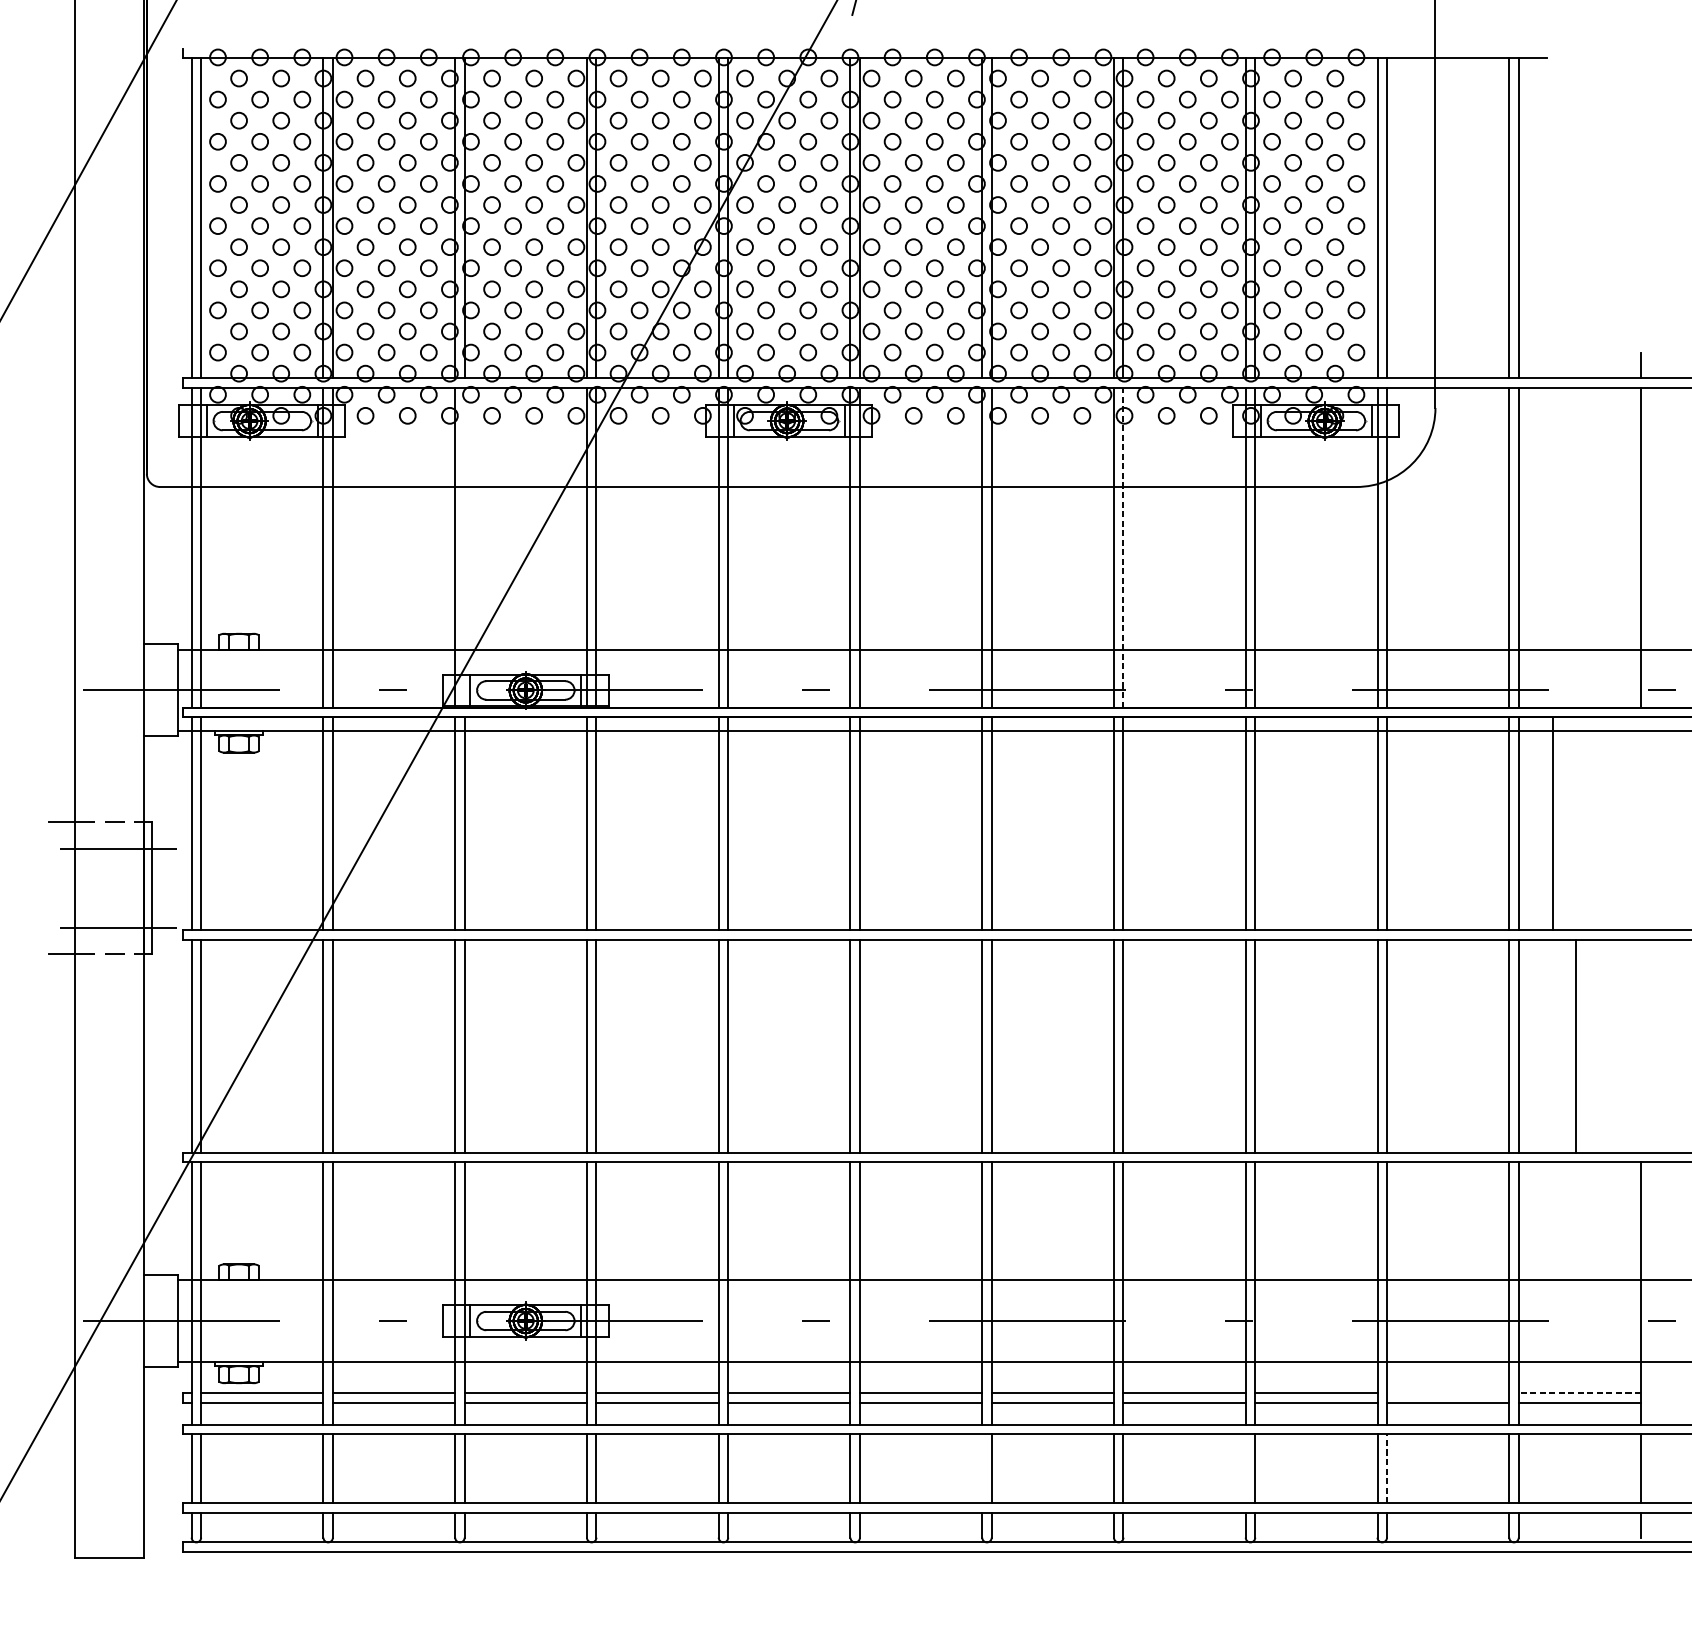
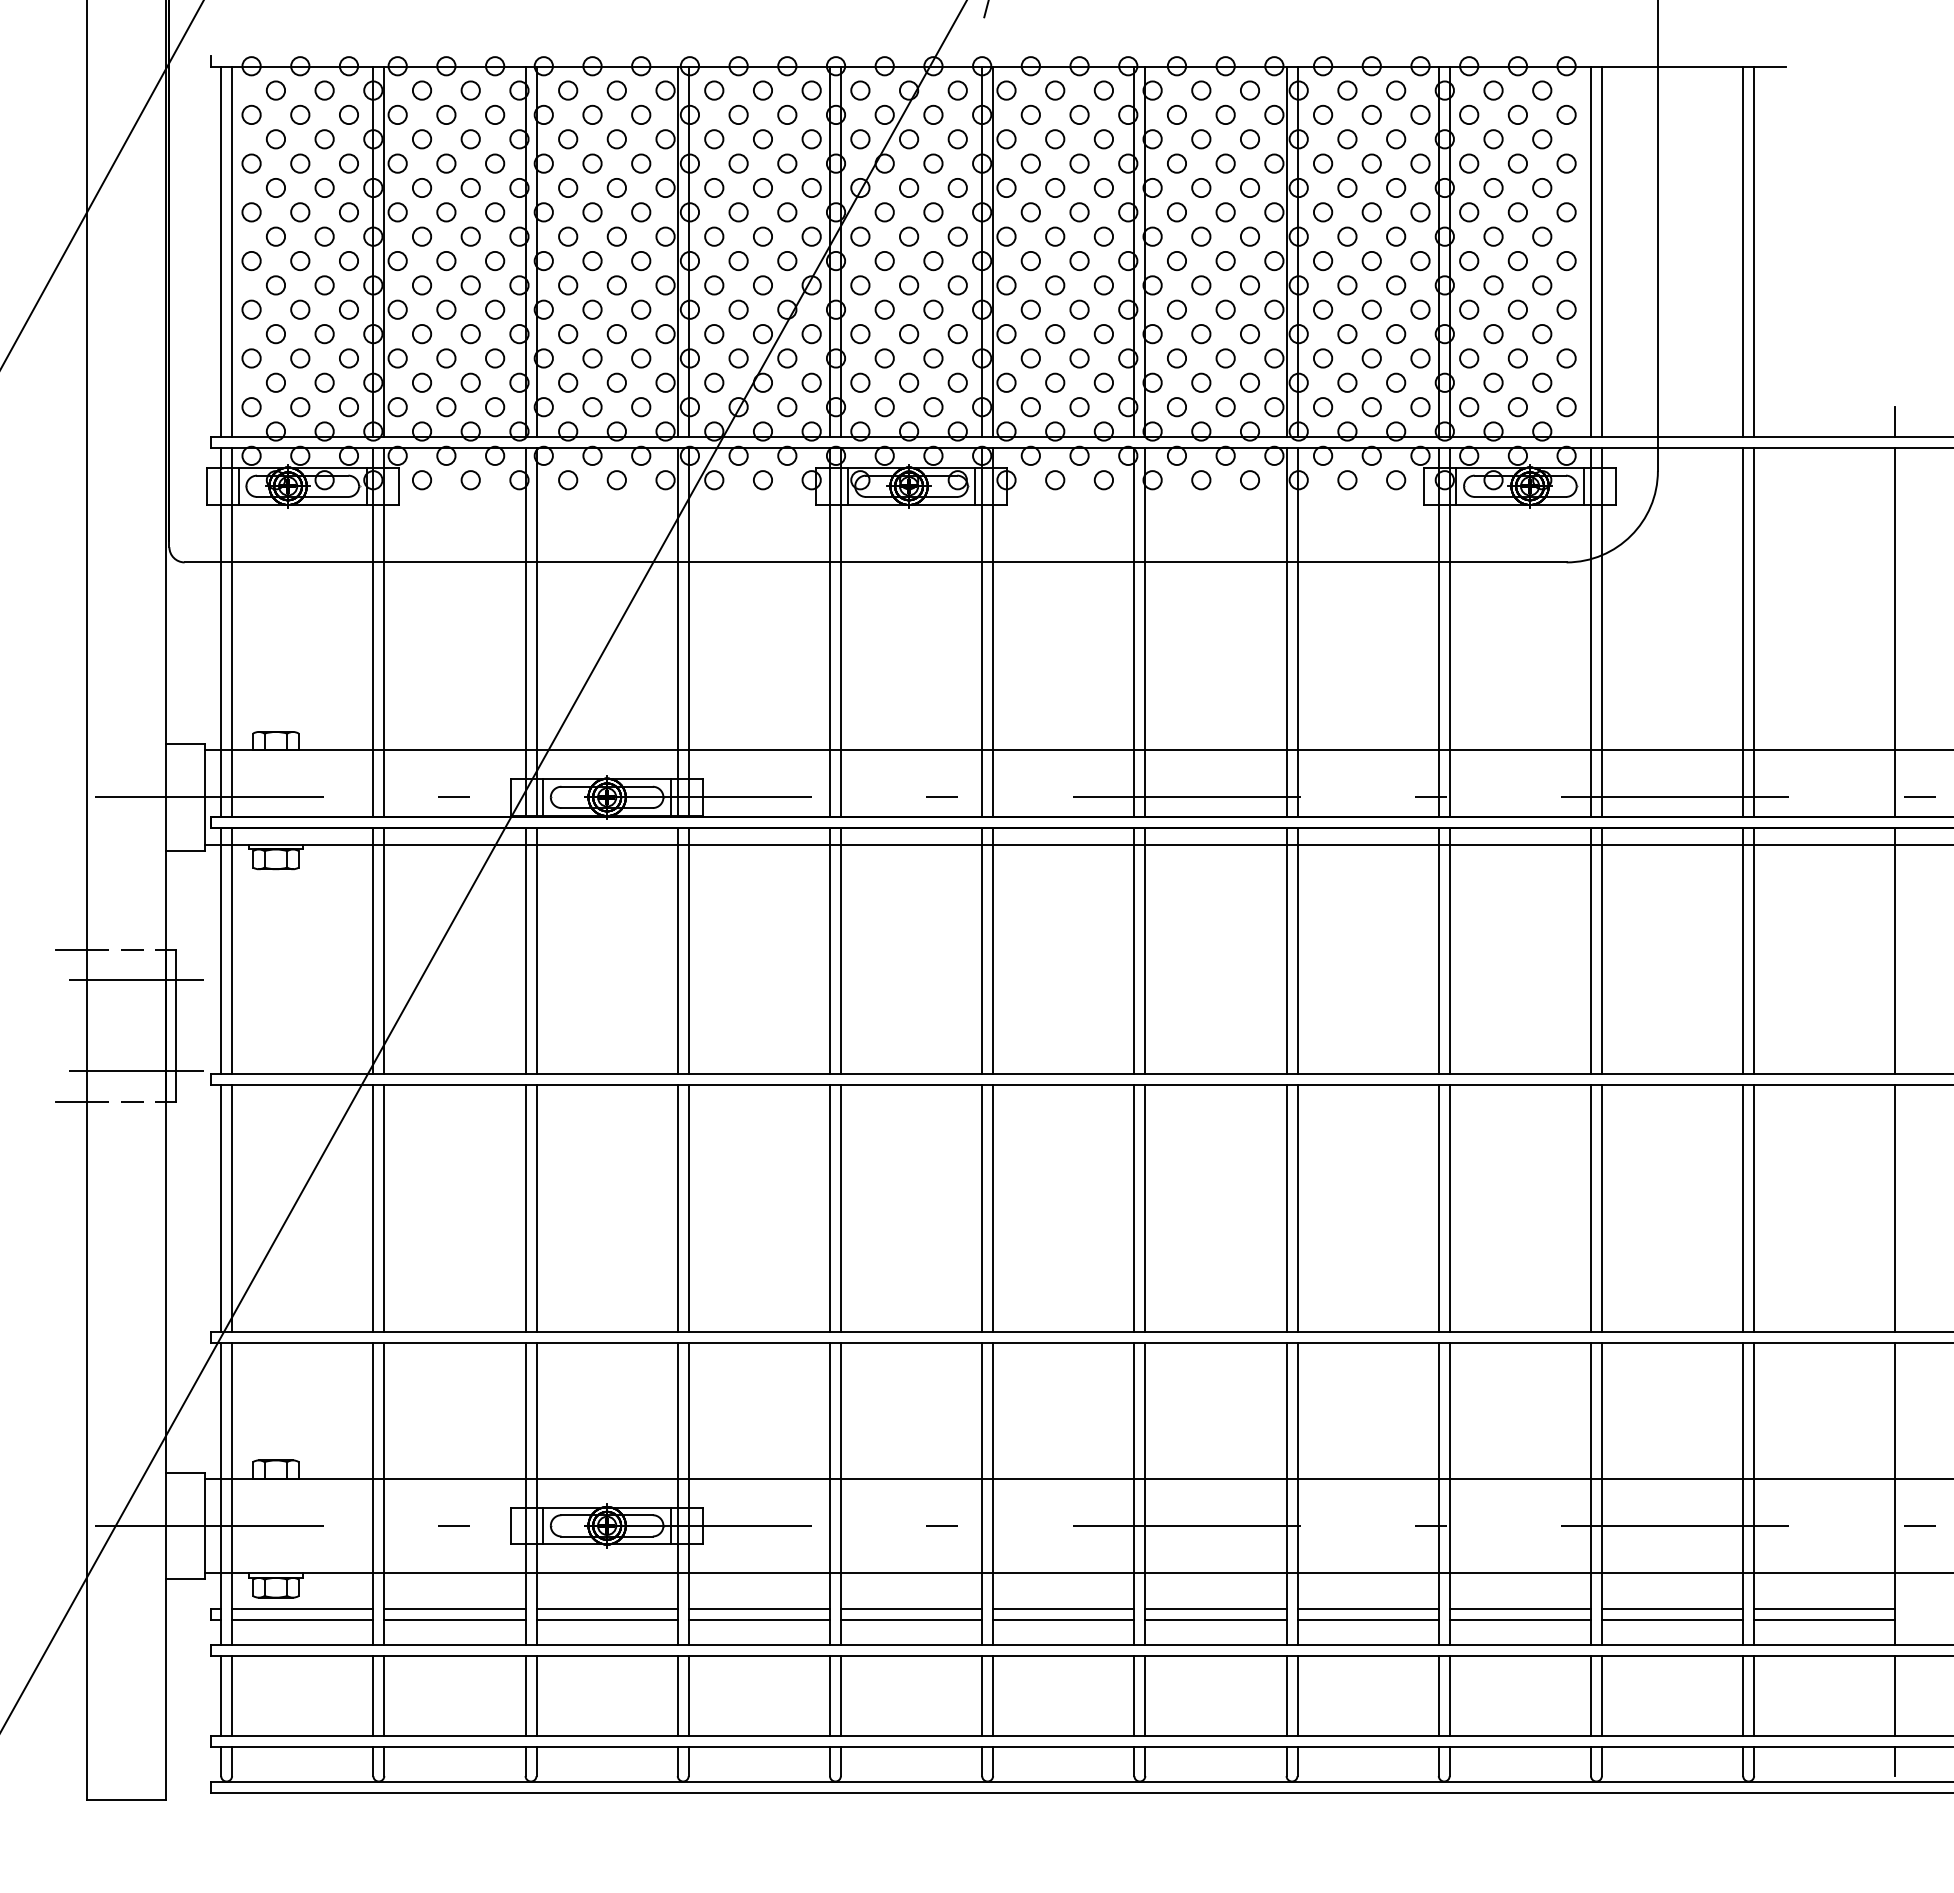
line: (464, 547) -> (536, 632), added
line: (1123, 547) -> (1297, 632), dashed -> solid
line: (1552, 823) -> (1895, 951), moved
line: (1576, 1046) -> (1895, 1208), moved
line: (1448, 1393) -> (1672, 1609), added
line: (1579, 1393) -> (1824, 1609), dashed -> solid
line: (982, 1468) -> (1134, 1696), added
line: (1245, 1468) -> (1438, 1696), added
line: (1386, 1468) -> (1601, 1696), dashed -> solid

